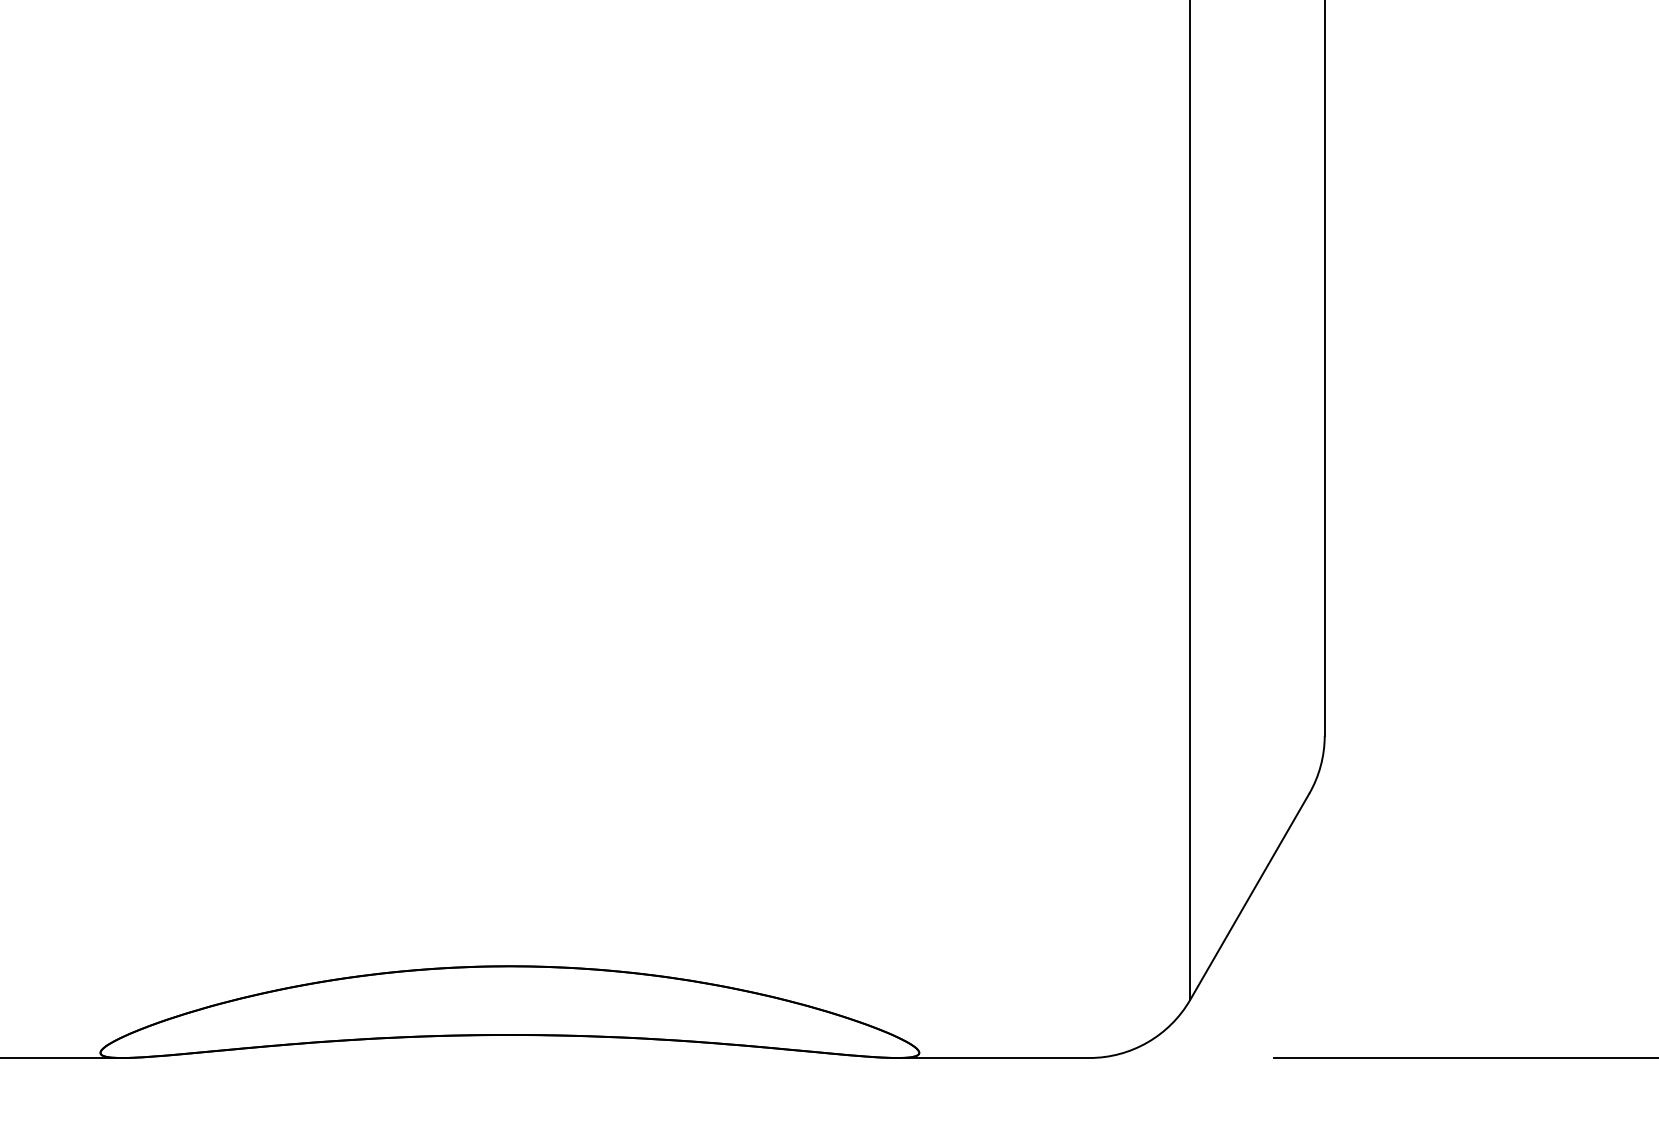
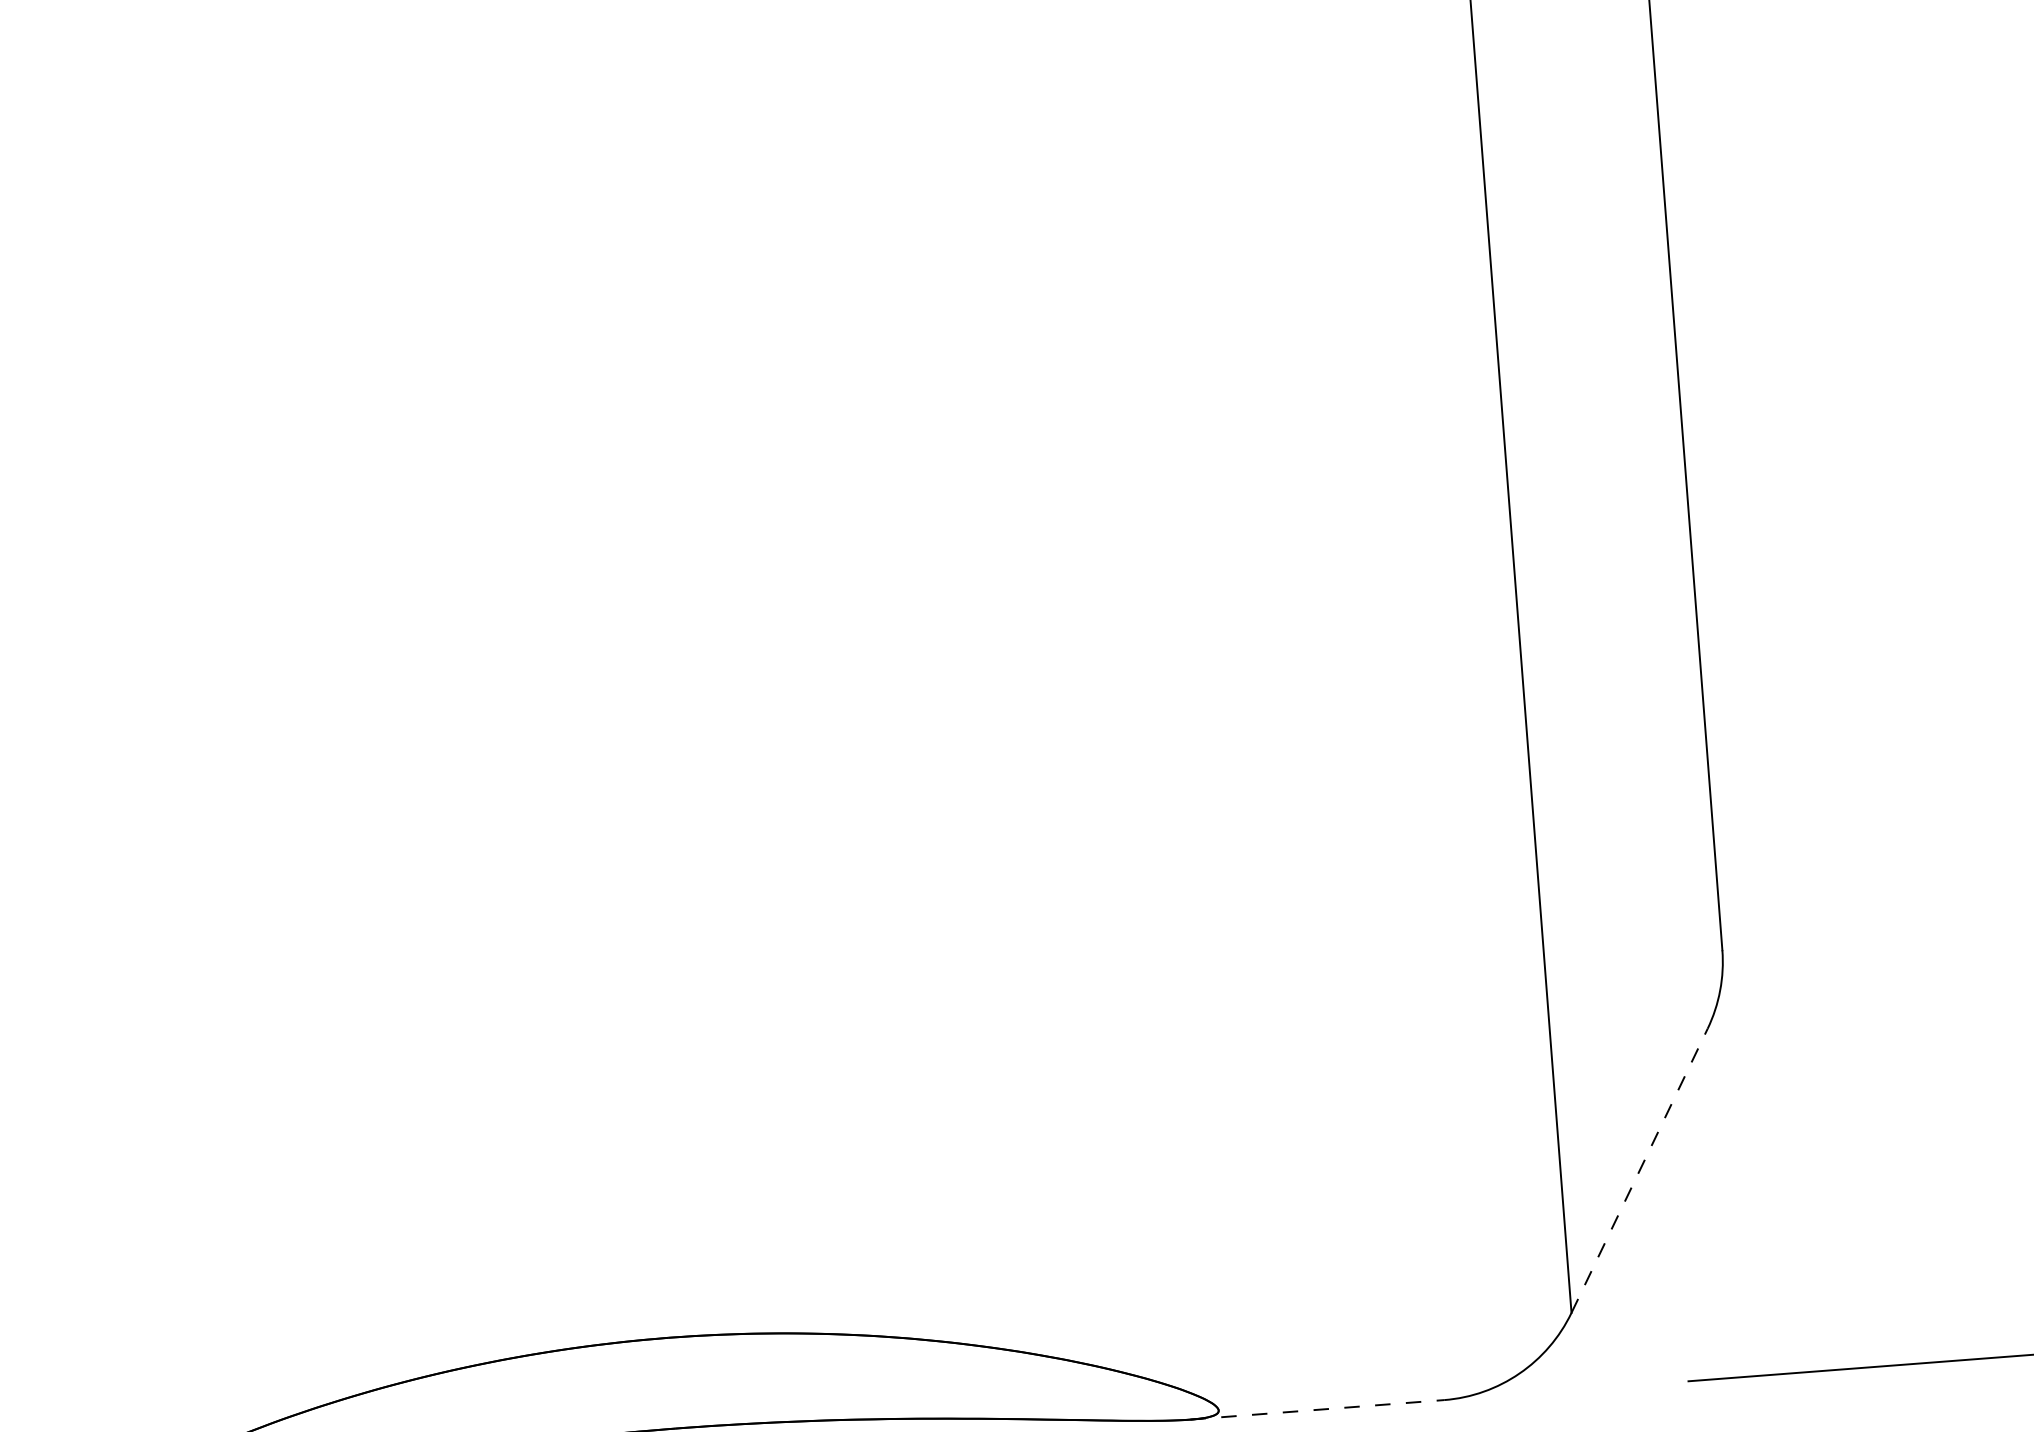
line: (1249, 896) -> (1639, 1170), solid -> dashed
line: (993, 1058) -> (1317, 1410), solid -> dashed

